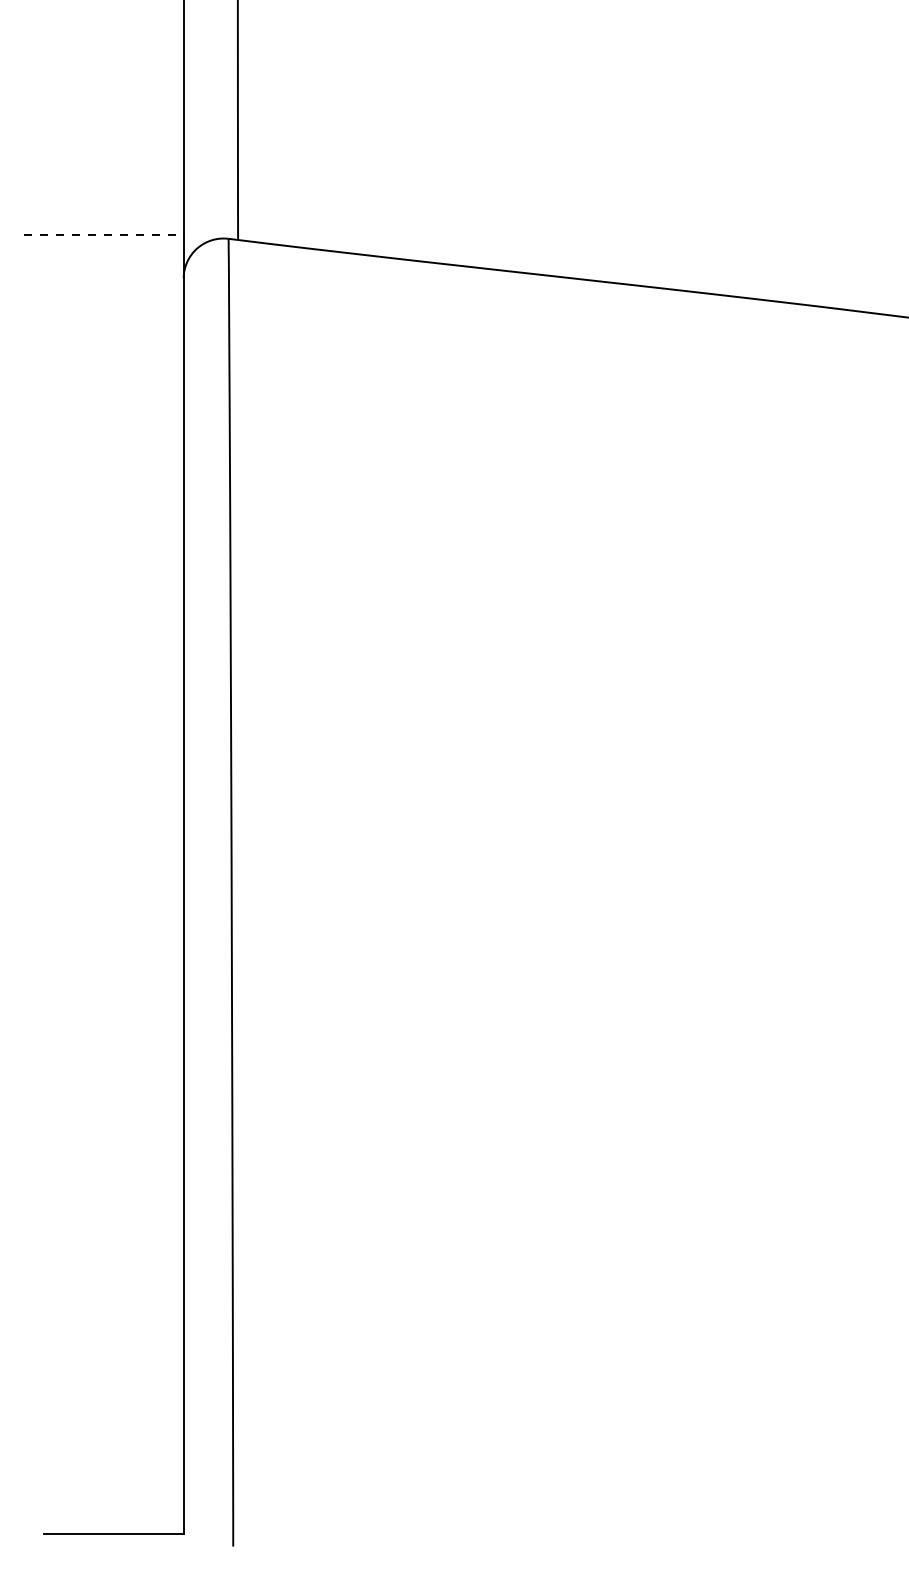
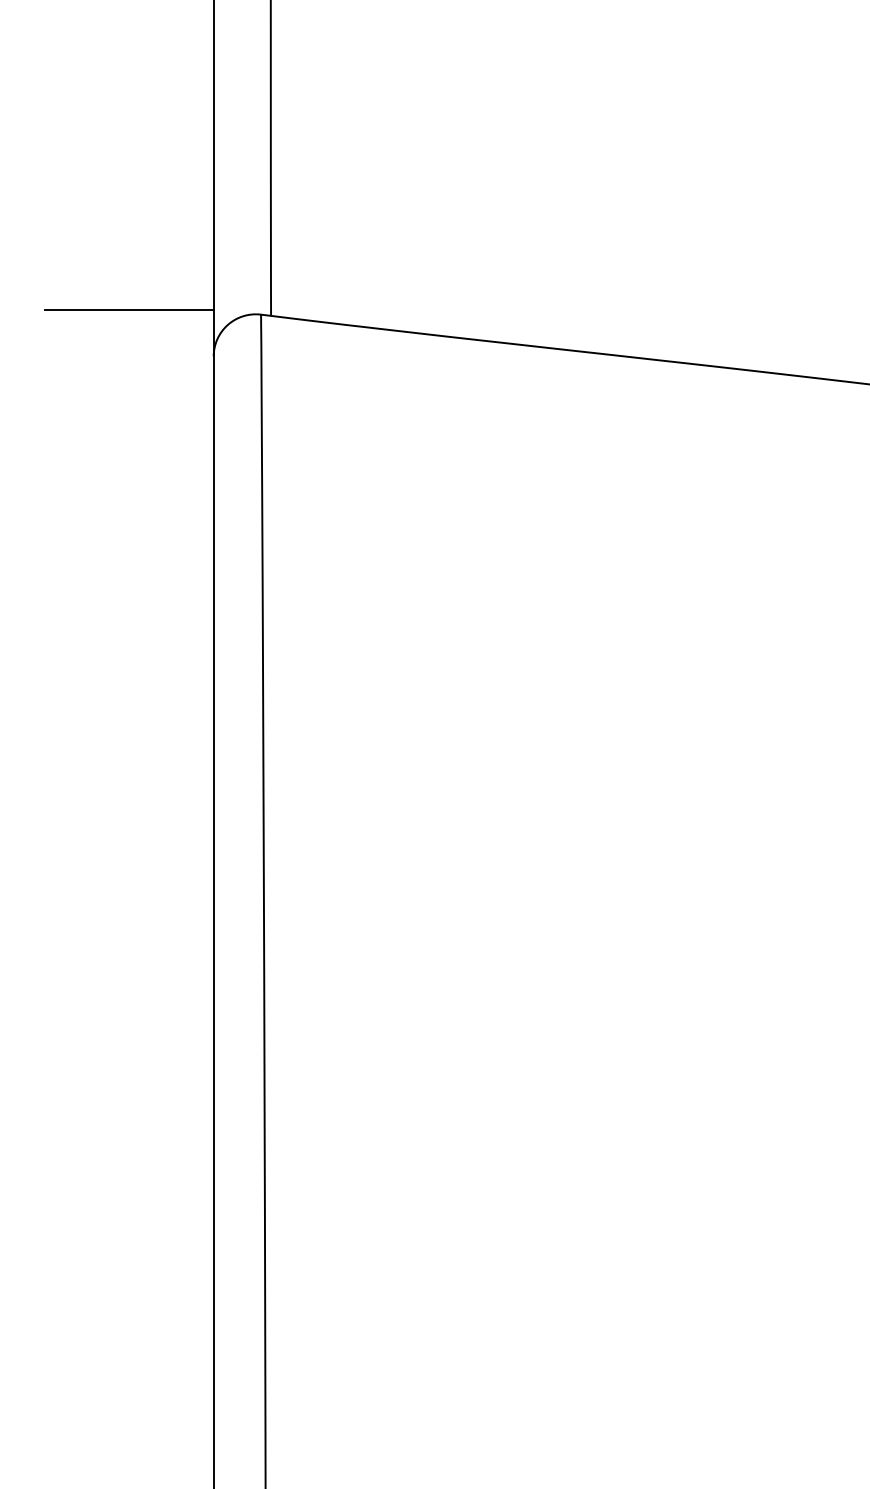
line: (103, 234) -> (129, 310), dashed -> solid

